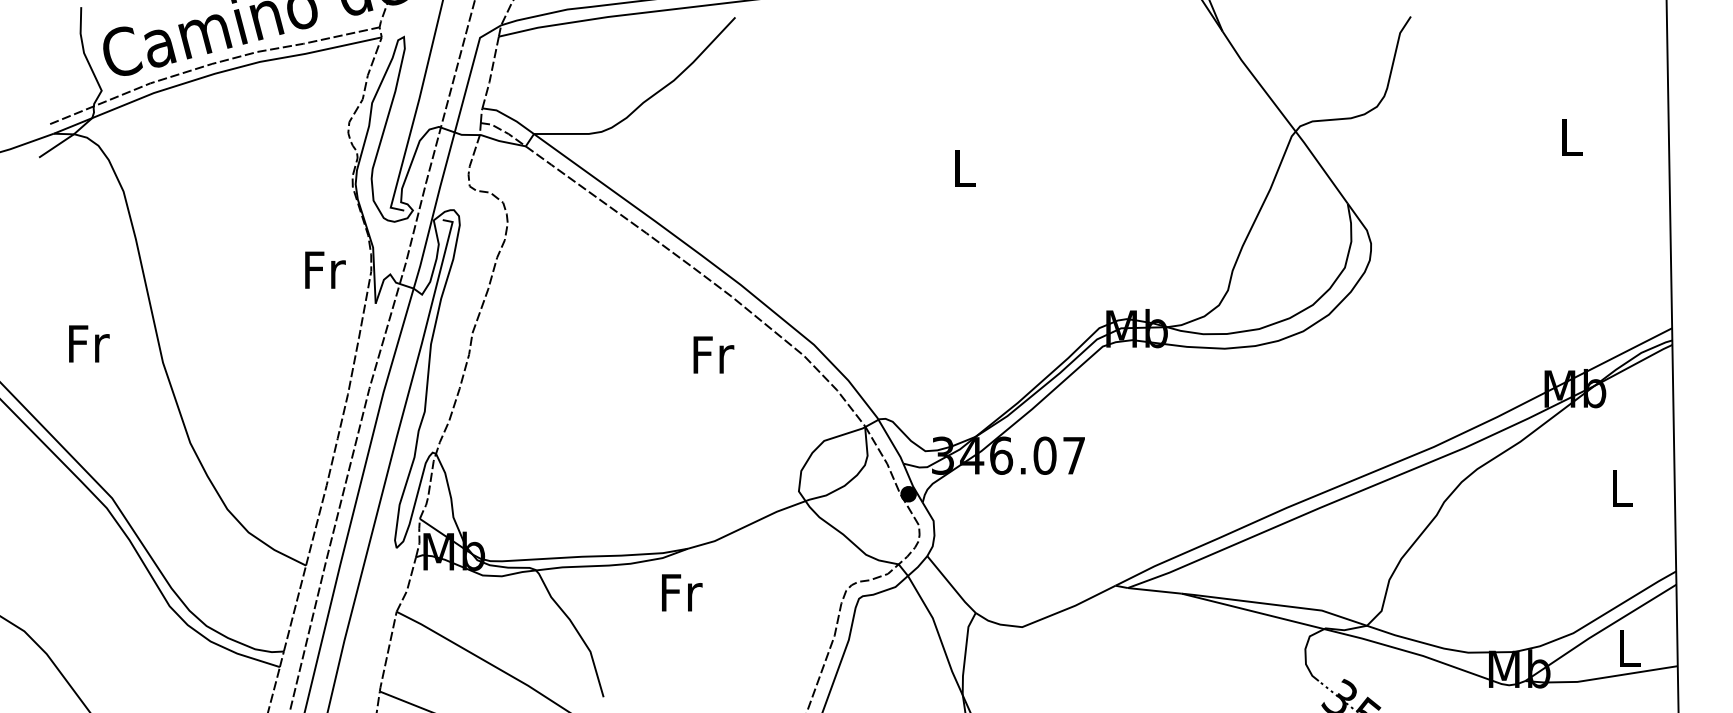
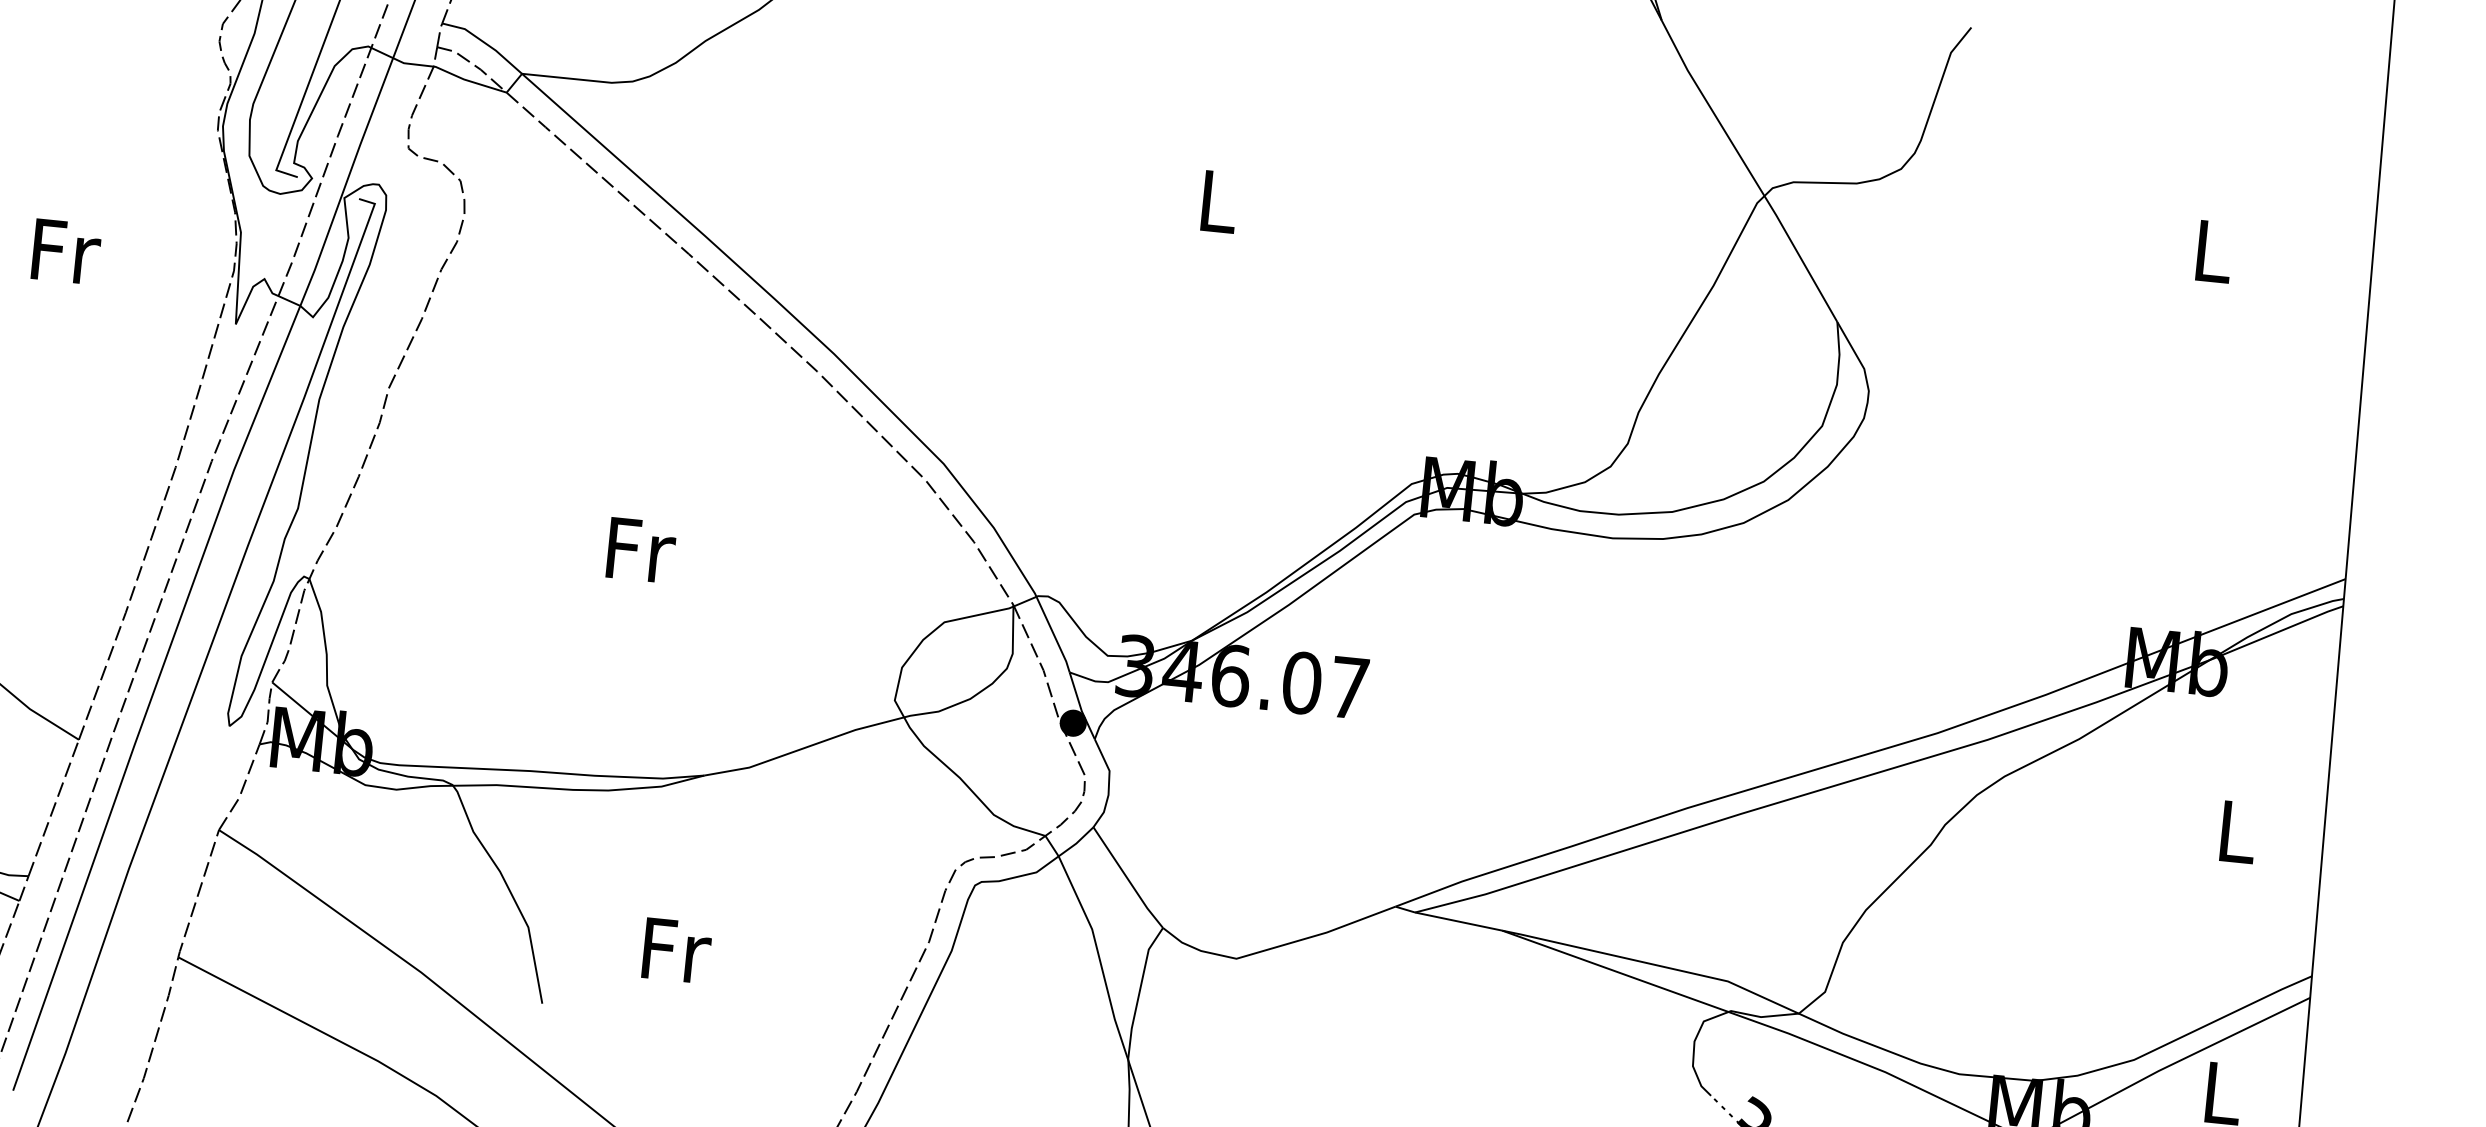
text: (325, 269) -> (66, 250), moved
text: (713, 354) -> (640, 549), moved
text: (682, 592) -> (677, 950), moved

